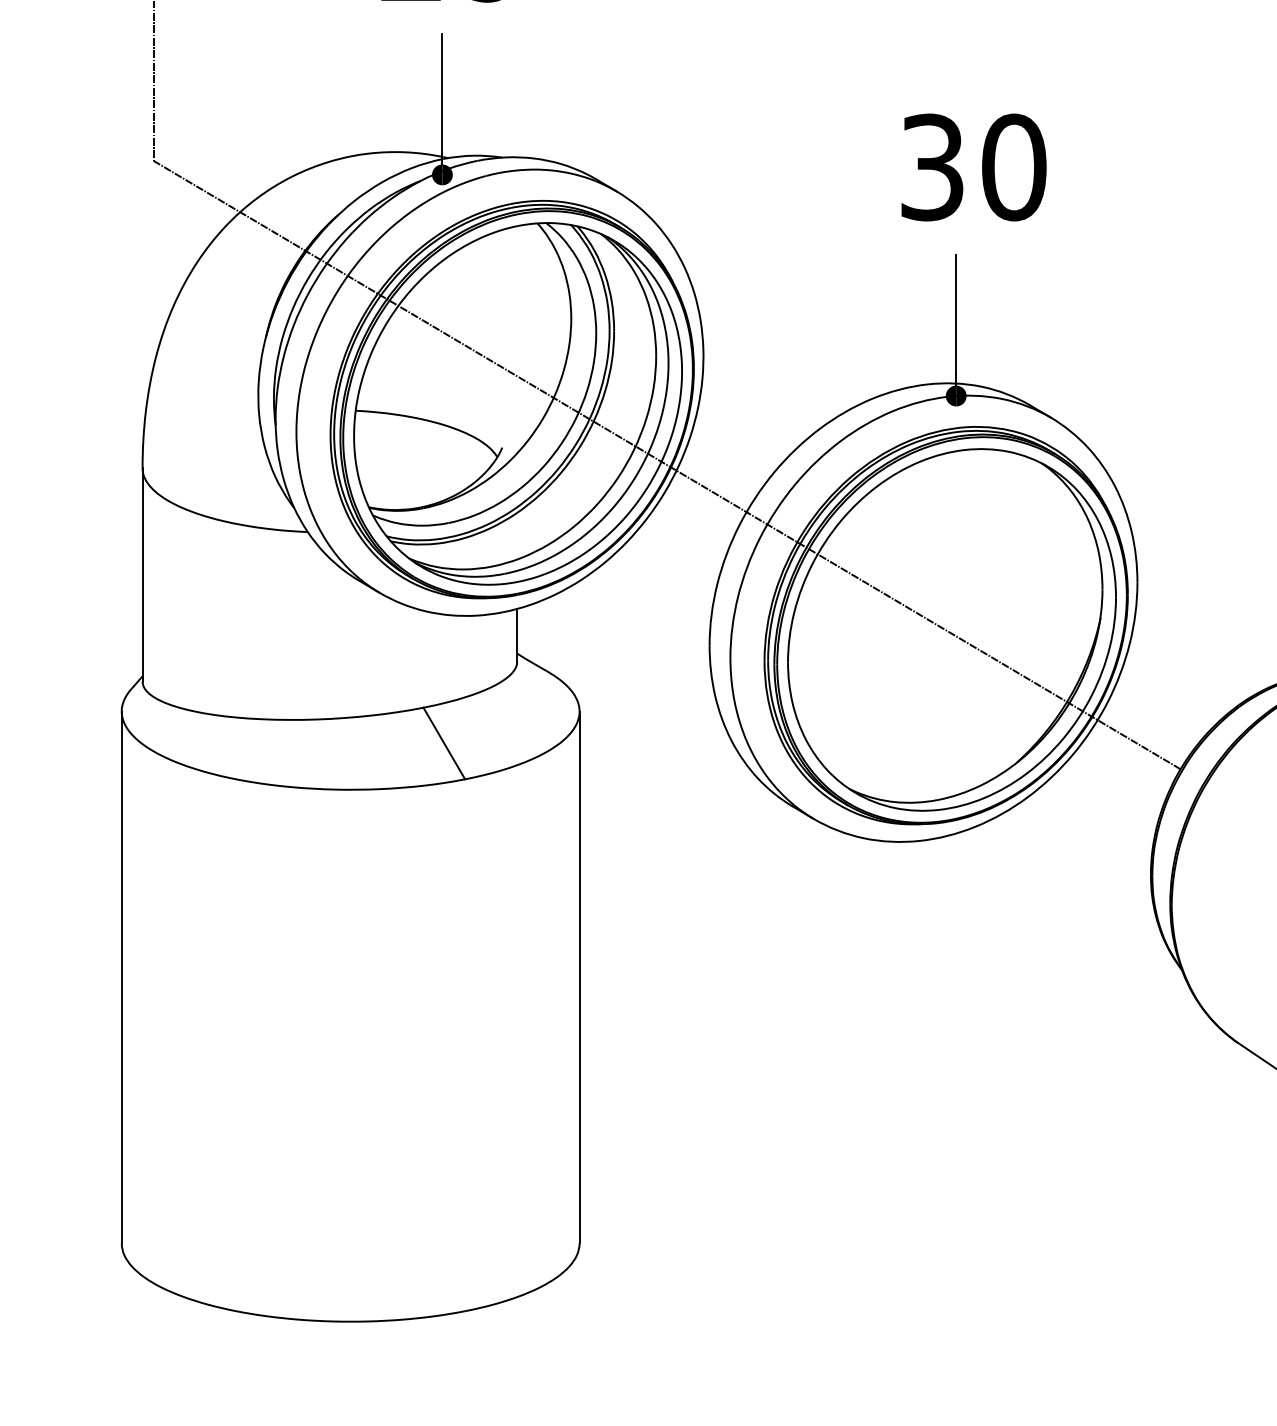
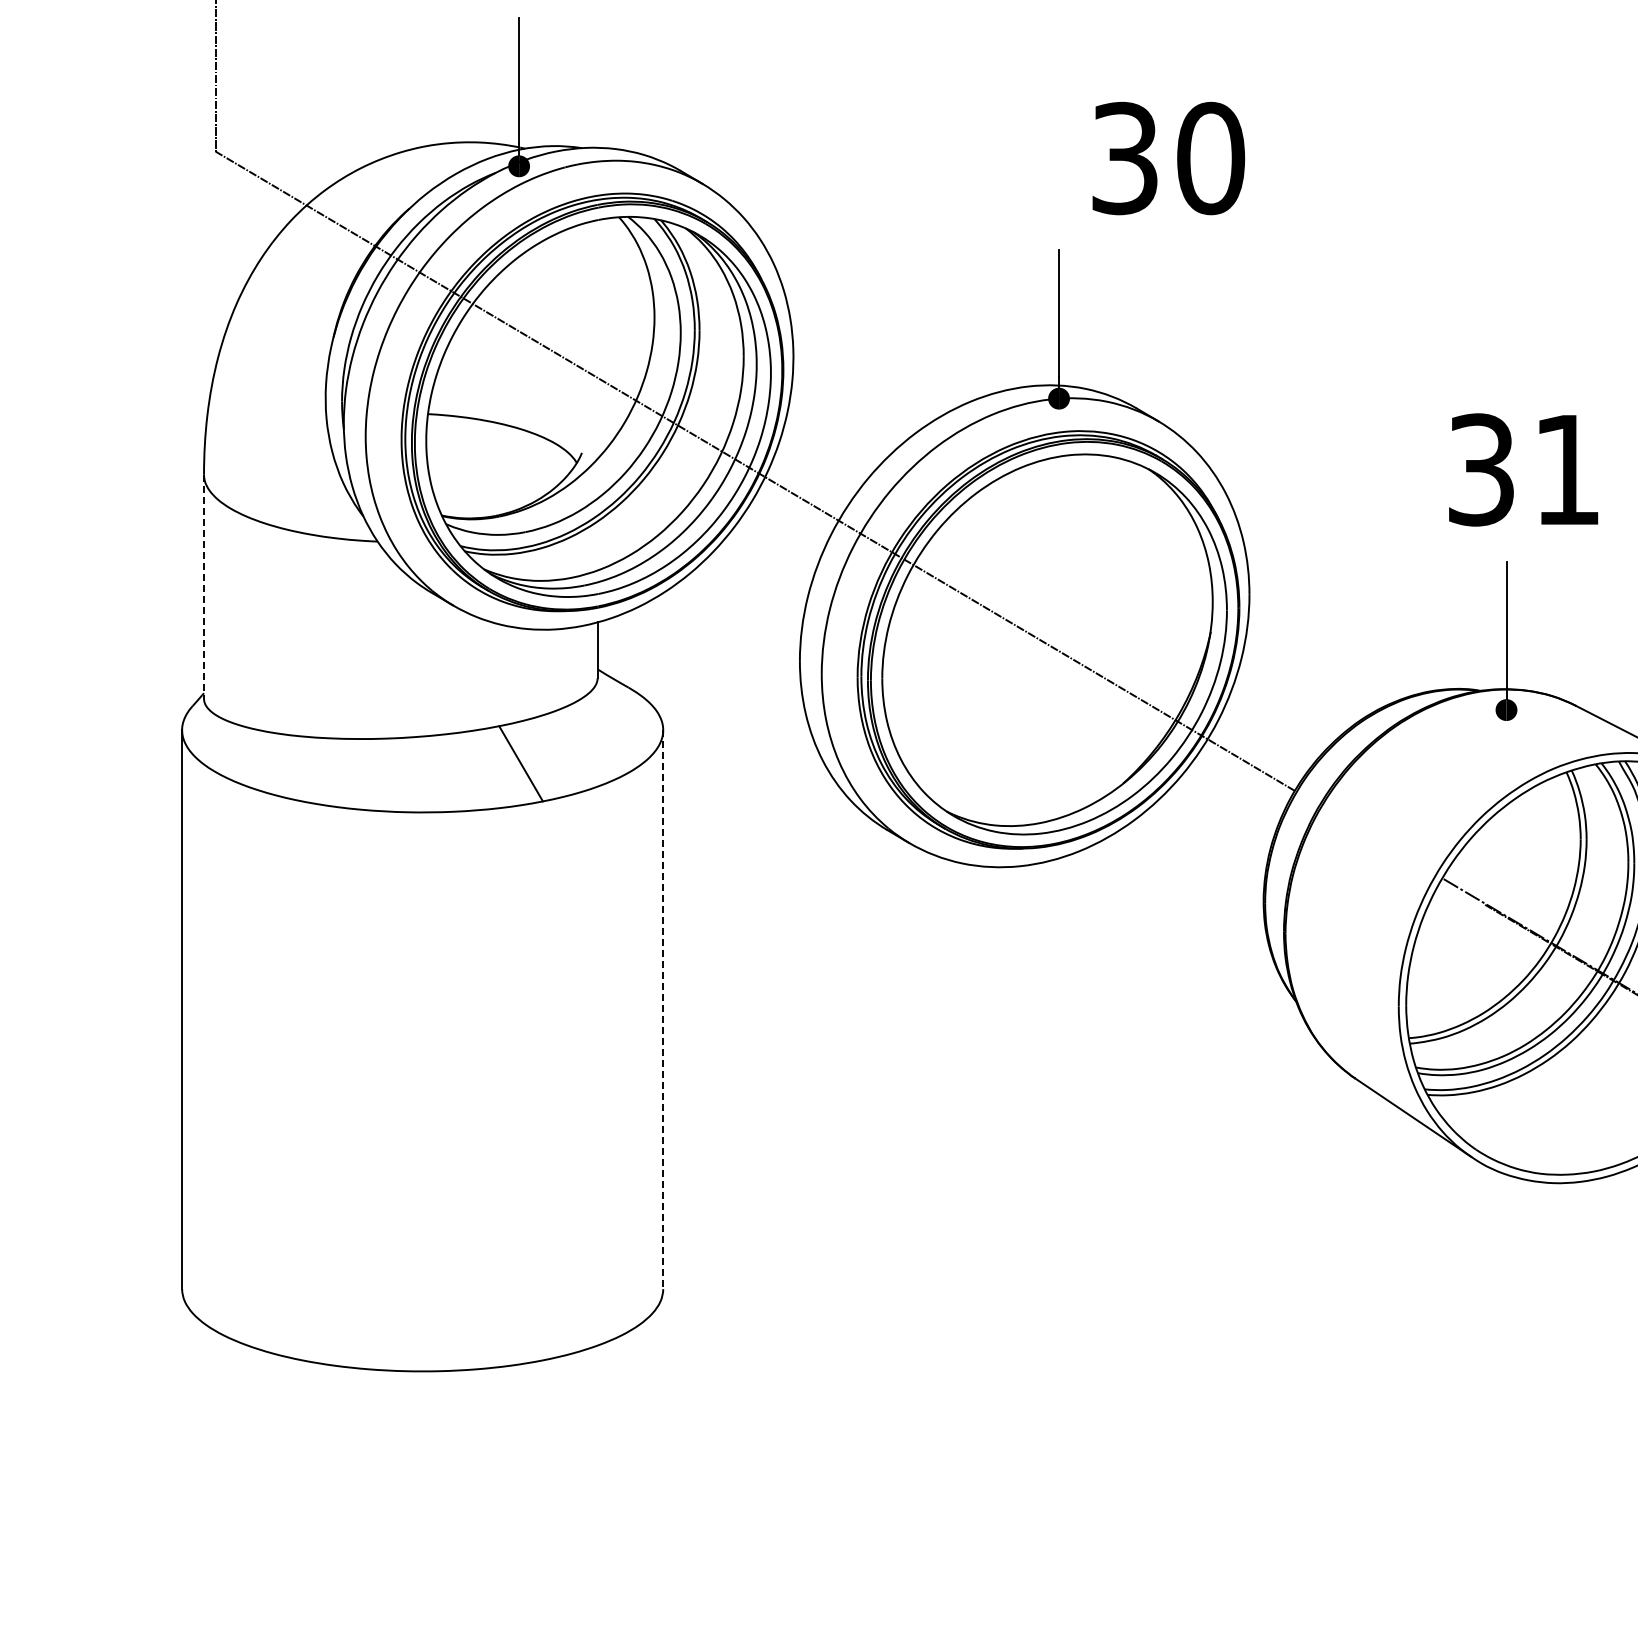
text: (973, 167) -> (1168, 158), moved
line: (143, 575) -> (204, 587), solid -> dashed
line: (579, 978) -> (663, 1010), solid -> dashed

